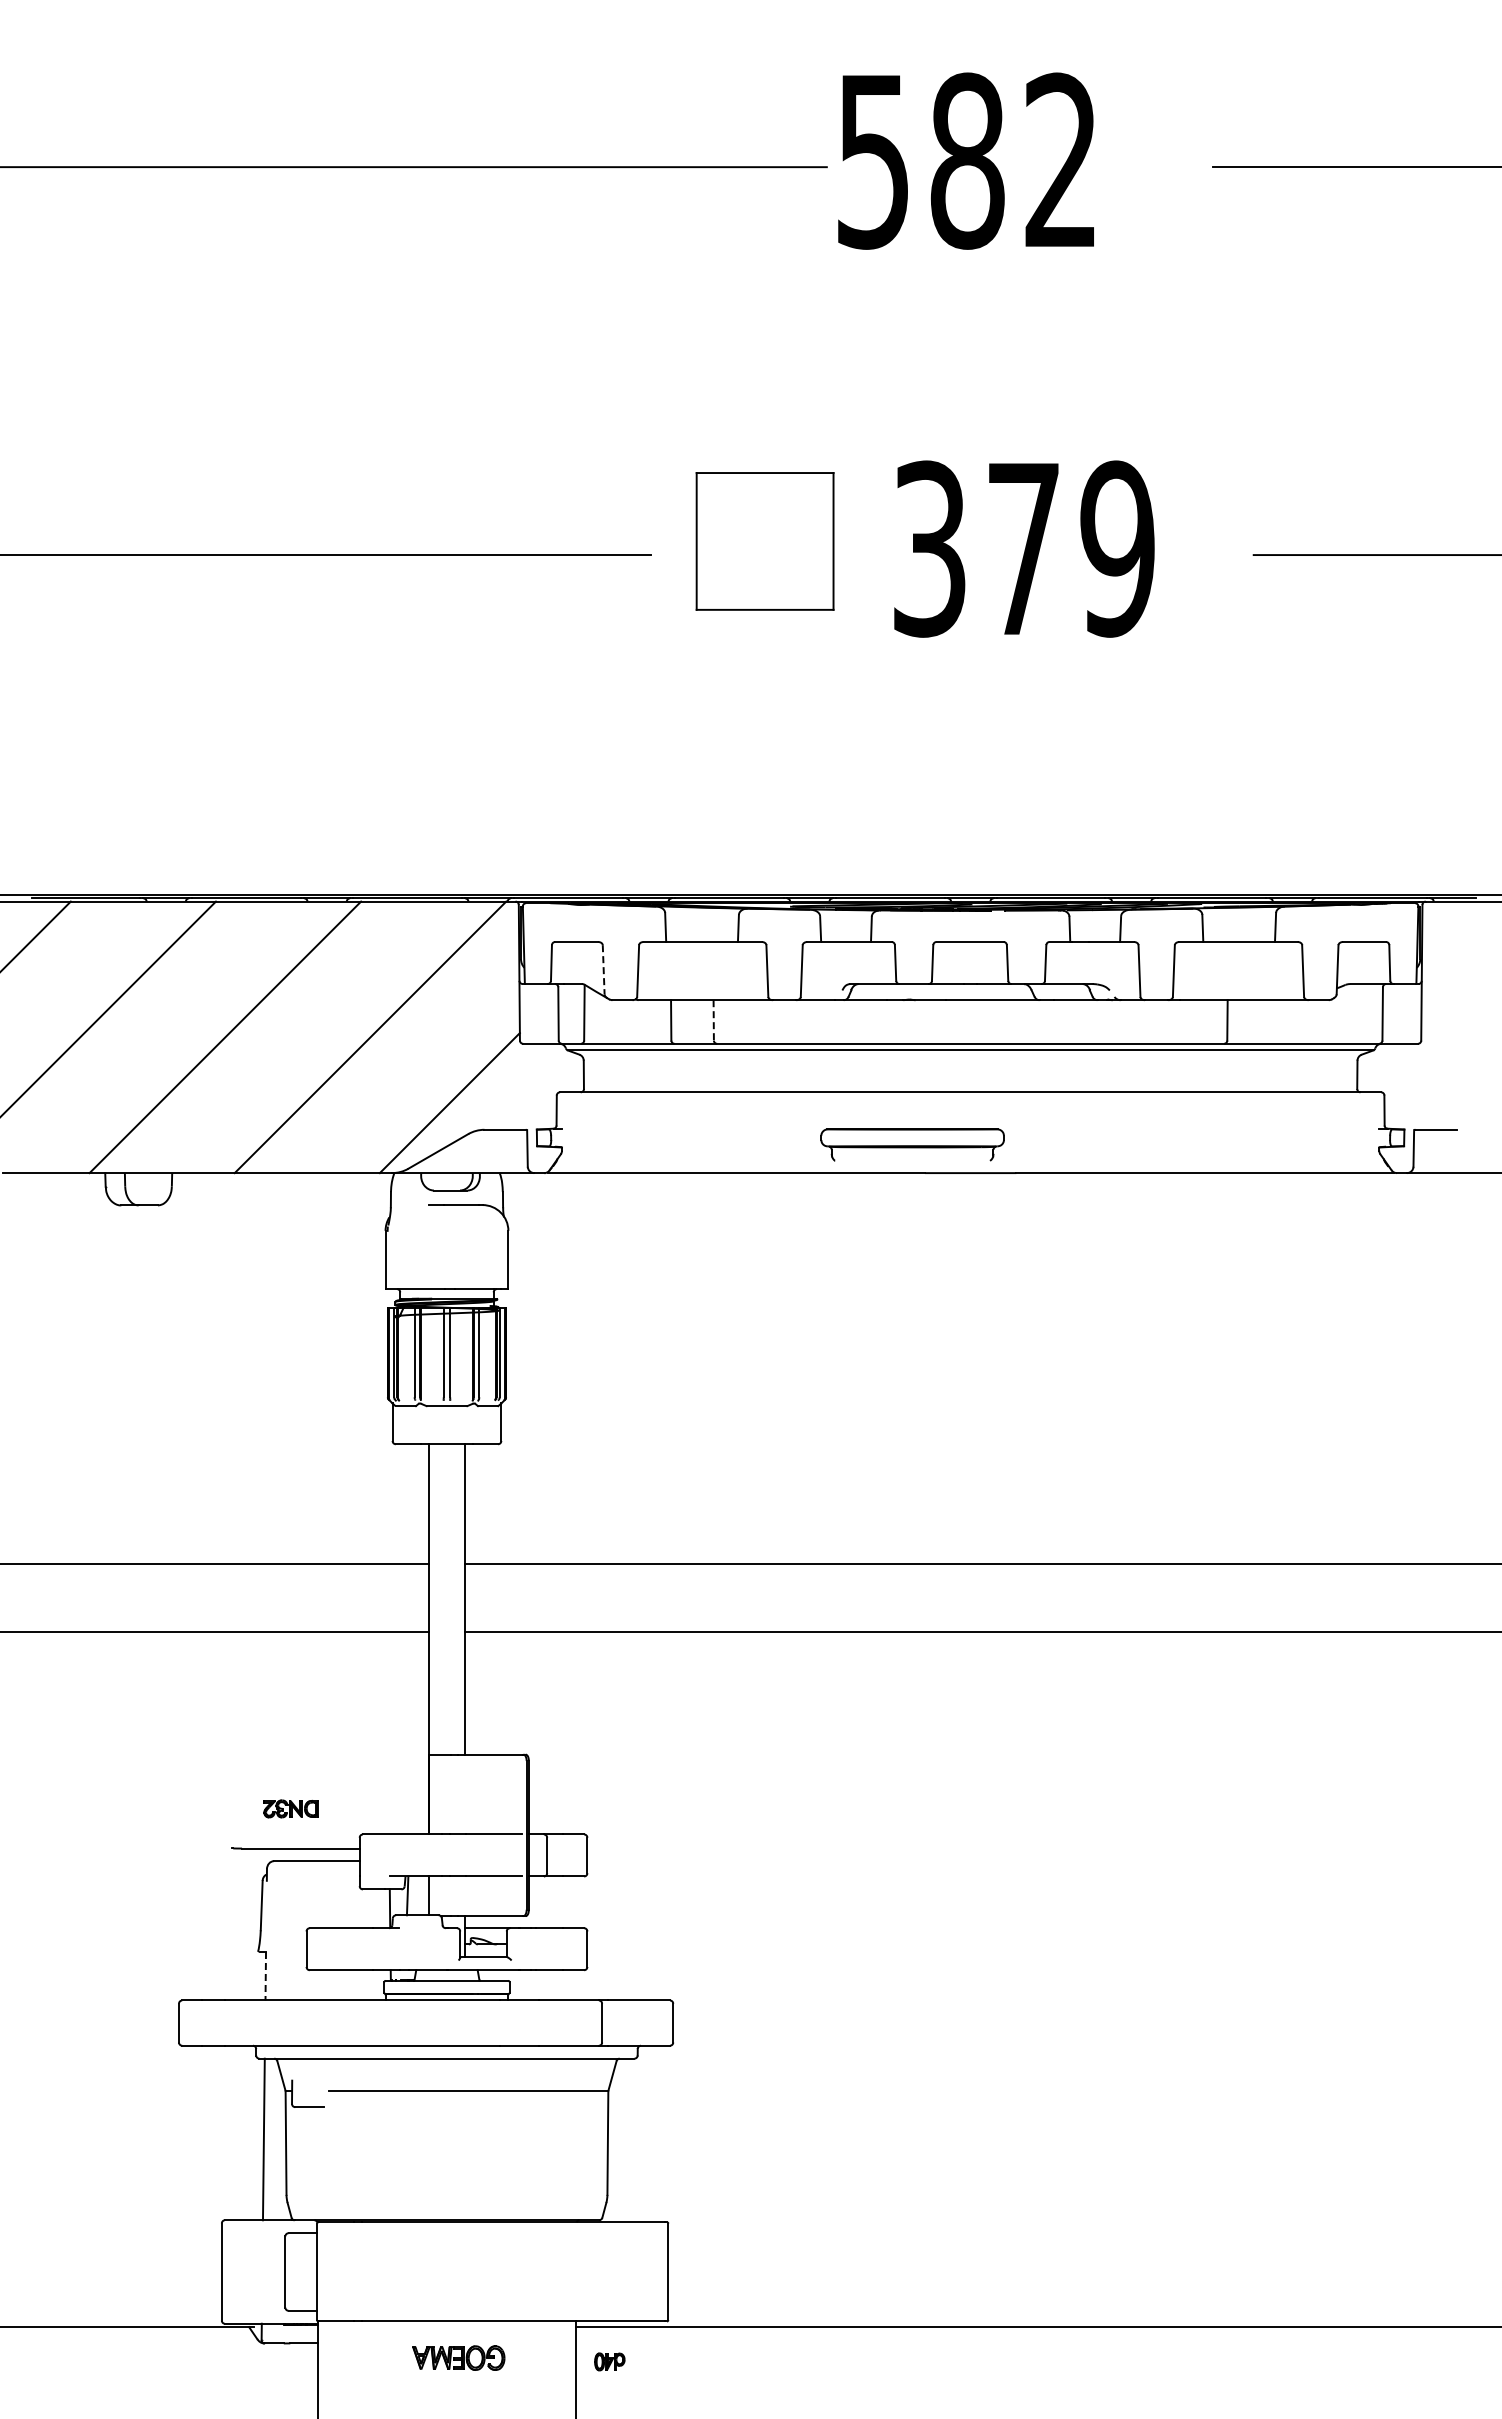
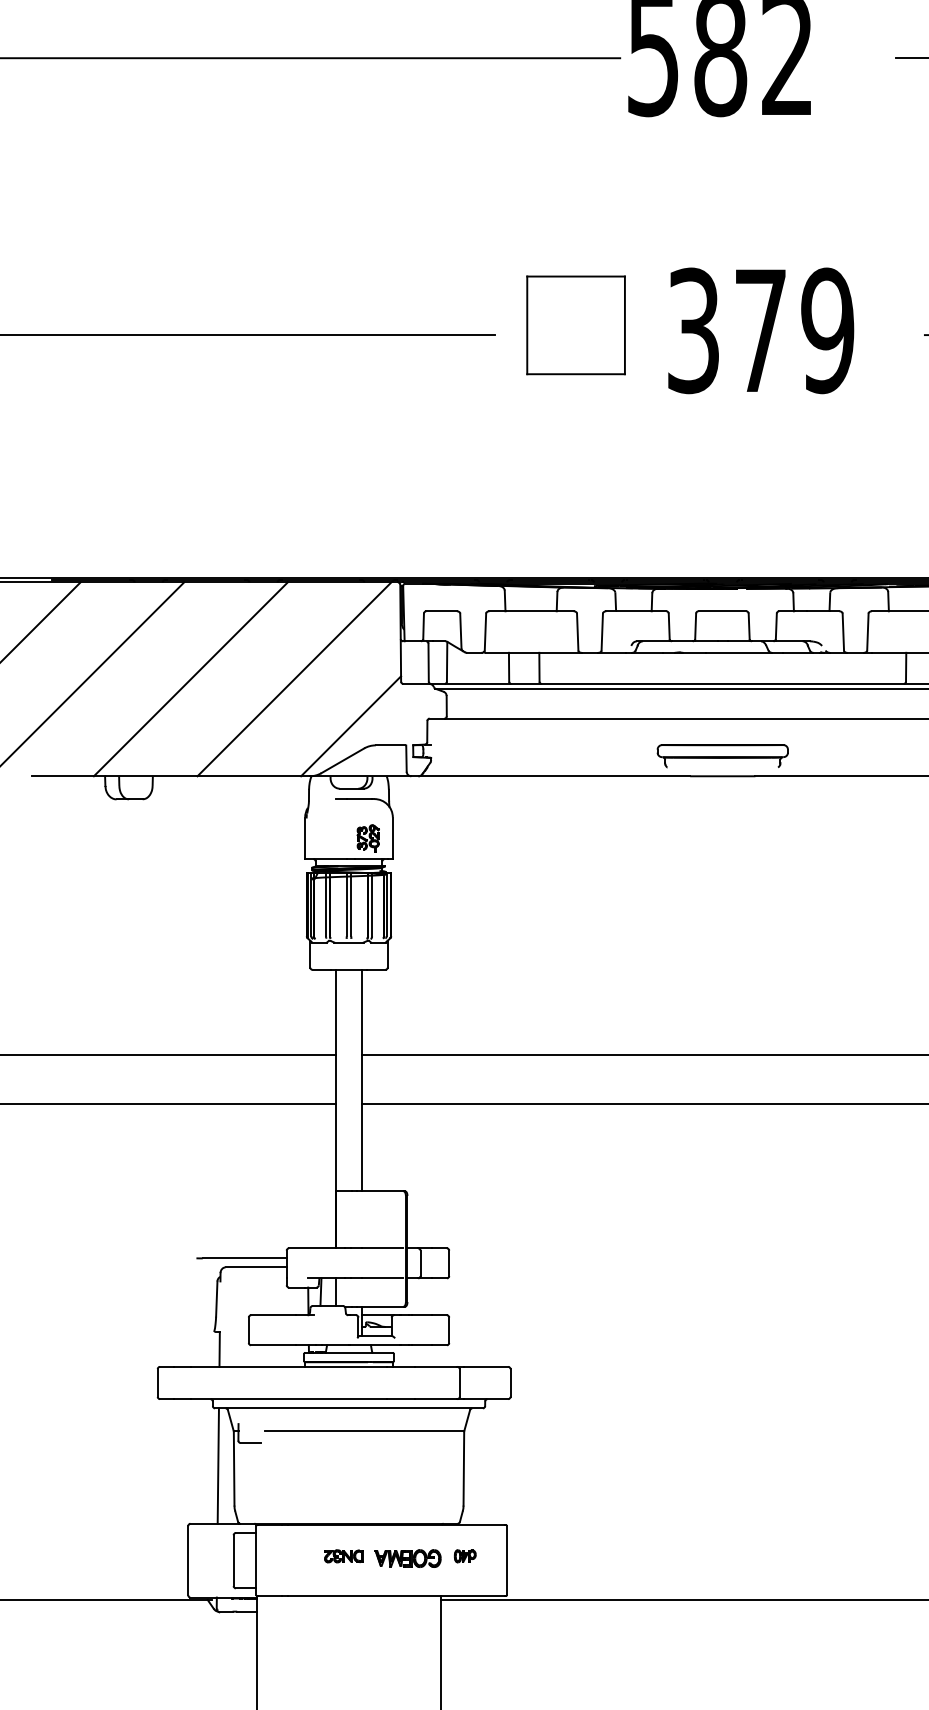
line: (603, 969) -> (460, 630), dashed -> solid
line: (713, 1020) -> (539, 667), dashed -> solid
part: (912, 1144) -> (722, 755), moved
part: (473, 1259) -> (367, 837), added
part: (290, 1808) -> (343, 1556), moved
line: (265, 1976) -> (219, 1349), dashed -> solid
part: (458, 2357) -> (407, 1558), moved
part: (609, 2361) -> (465, 1556), moved

